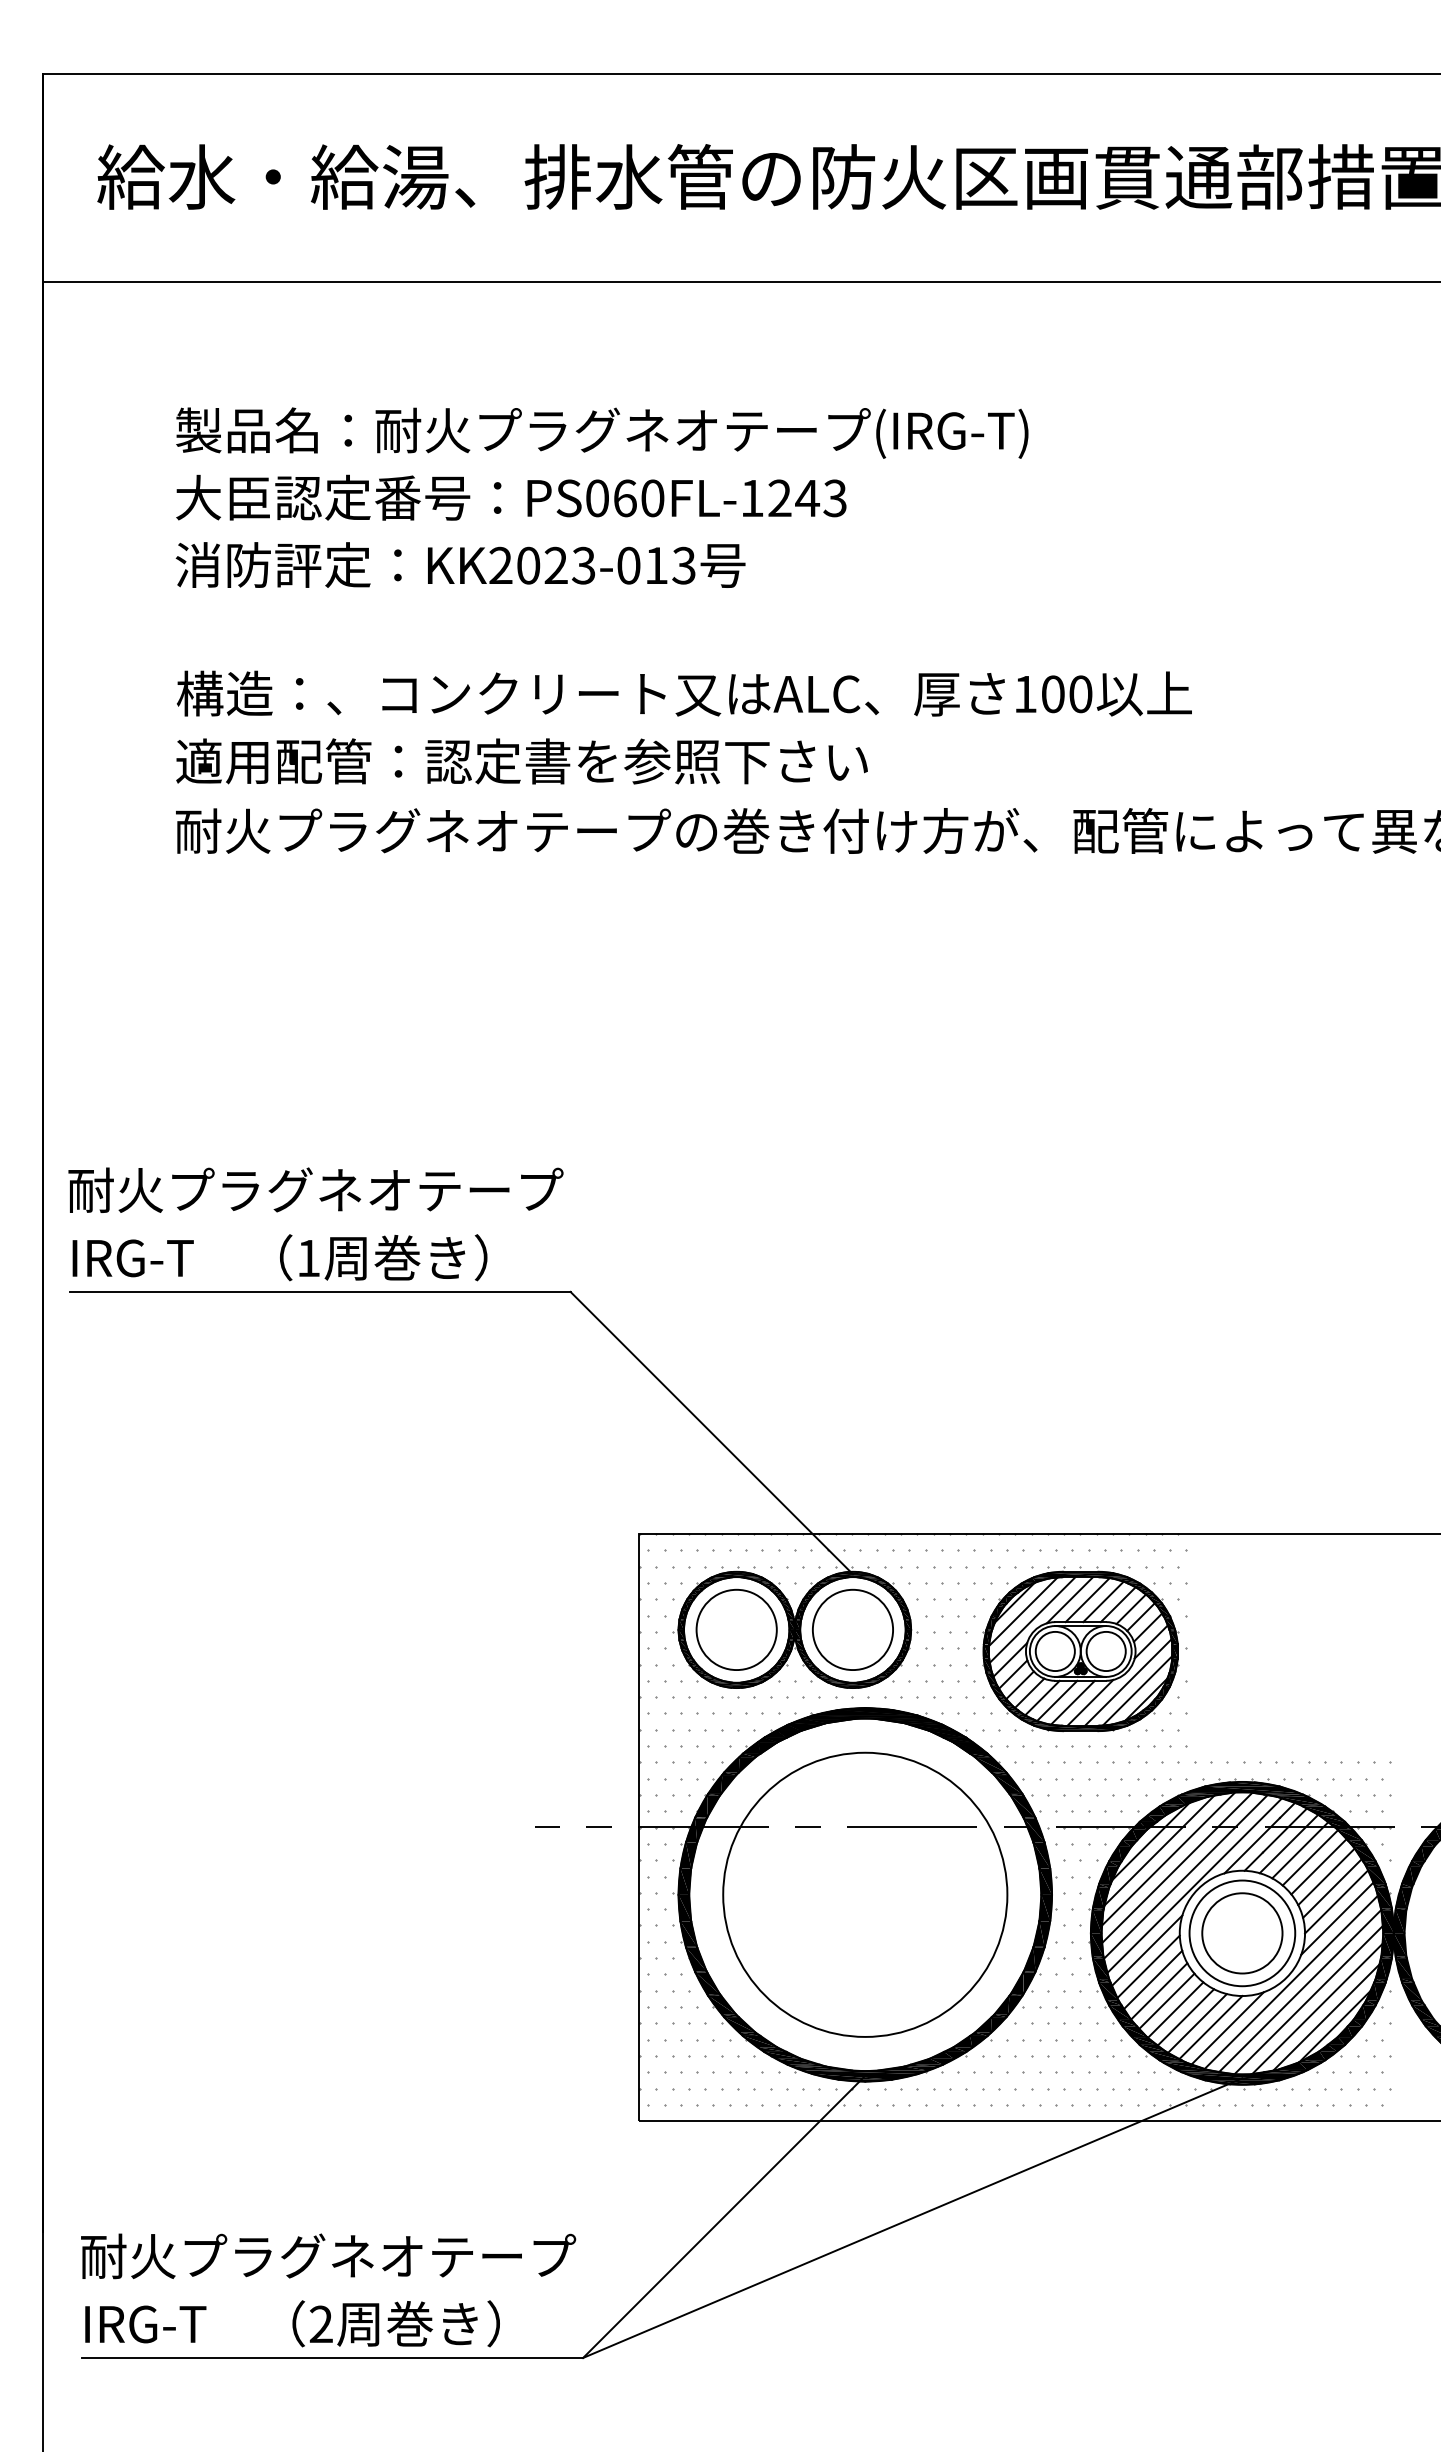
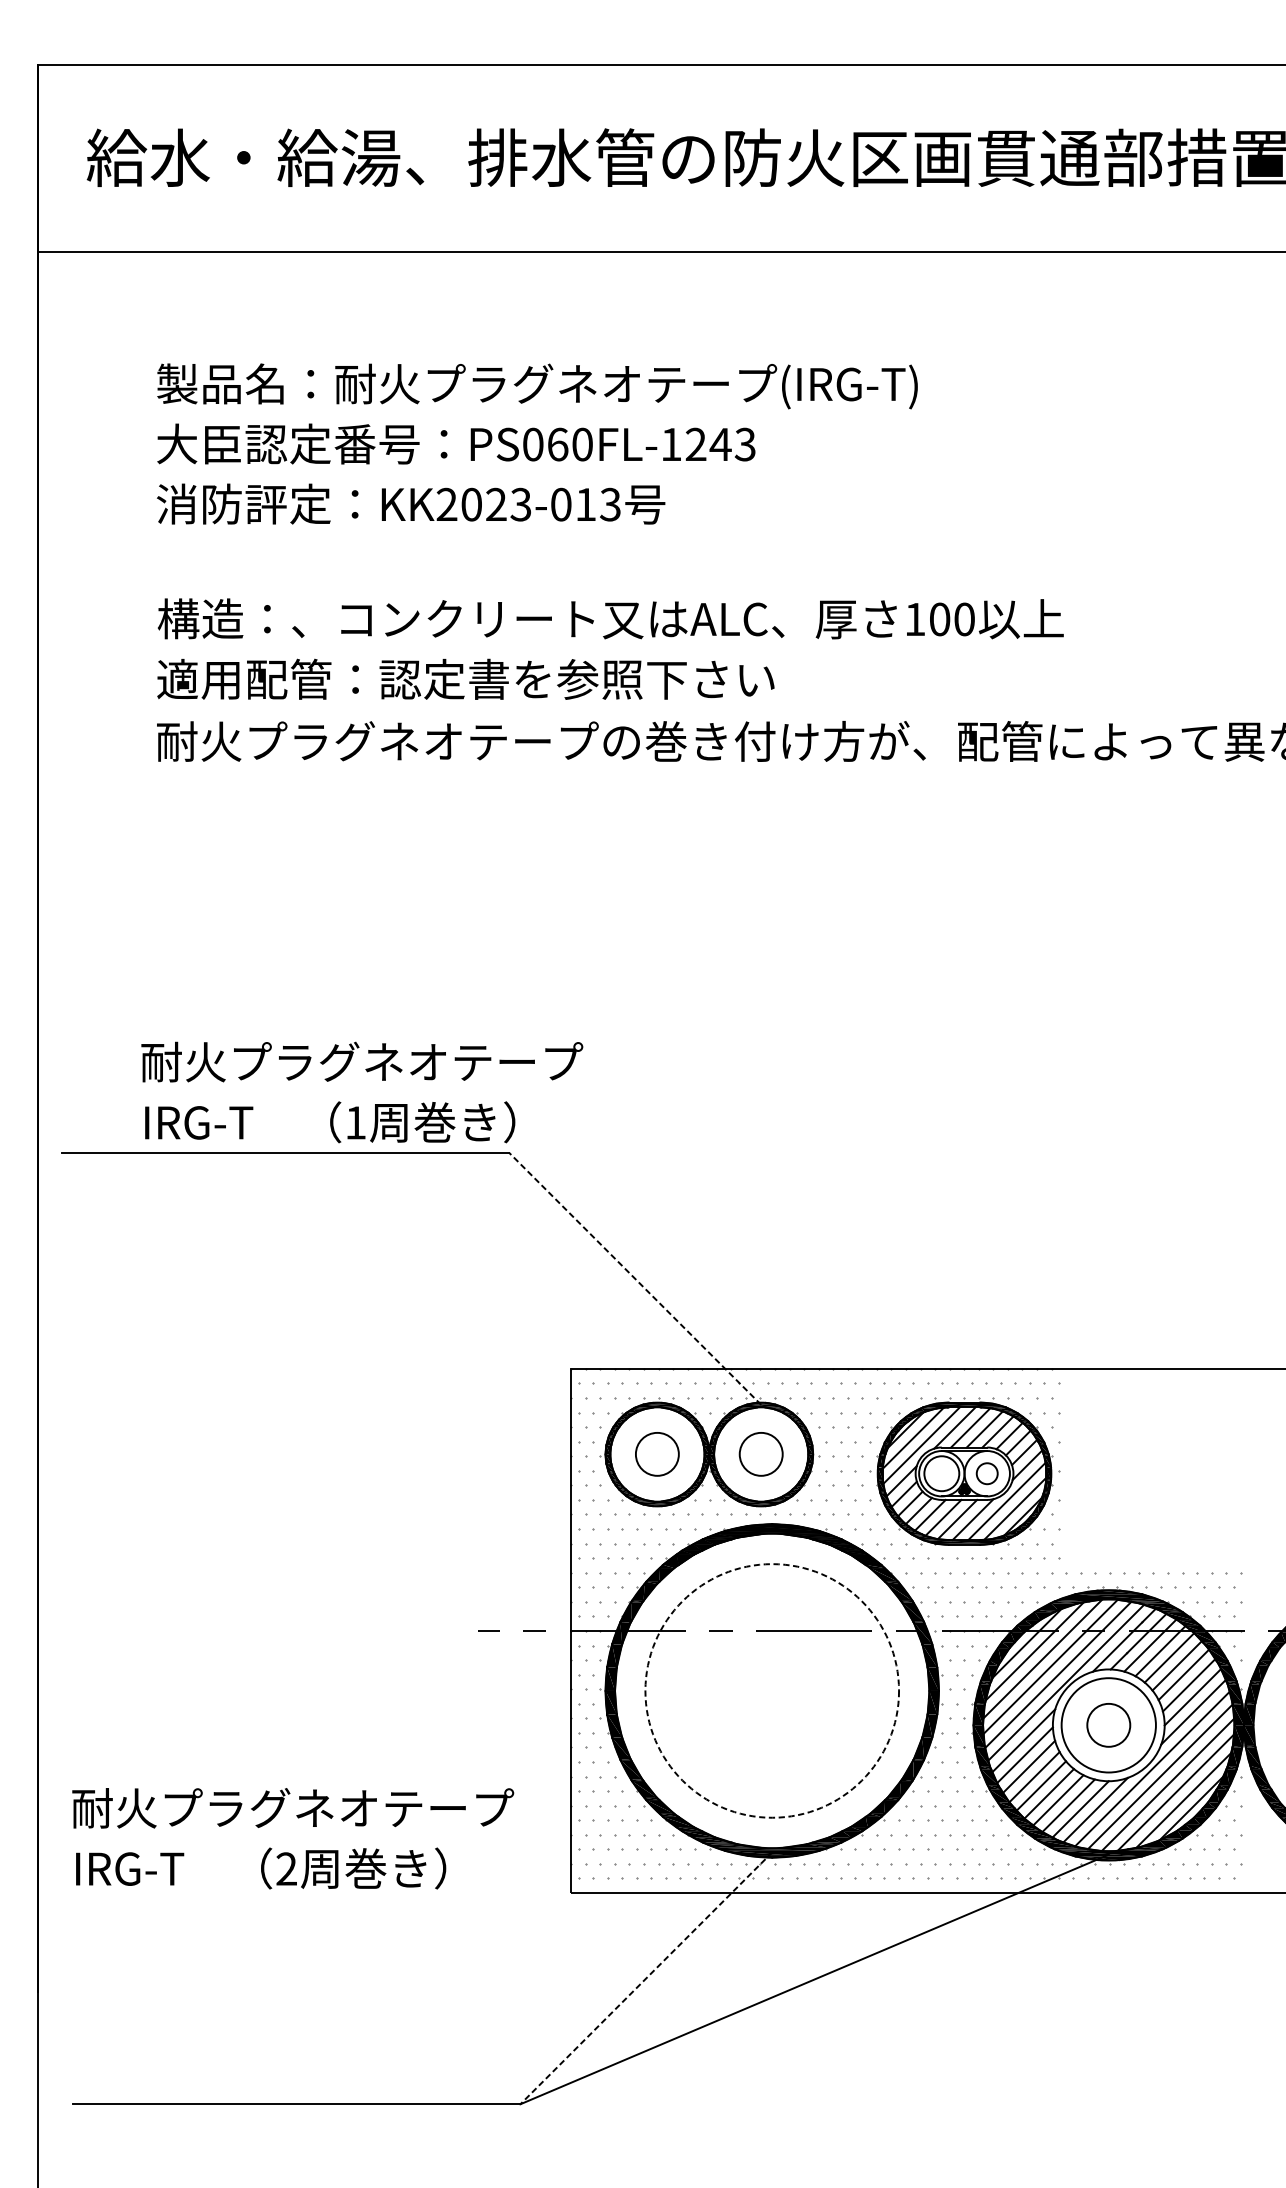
text: (315, 1224) -> (361, 1092), moved
line: (711, 1433) -> (634, 1279), solid -> dashed
circle: (736, 1629) -> (657, 1454), size x0.6
circle: (852, 1629) -> (760, 1454), size x0.6
circle: (1105, 1651) -> (986, 1473), size x0.6
circle: (865, 1894) -> (772, 1690), solid -> dashed
circle: (1242, 1933) -> (1108, 1725), size x0.6
line: (724, 2216) -> (646, 1978), solid -> dashed
text: (328, 2290) -> (293, 1838), moved

